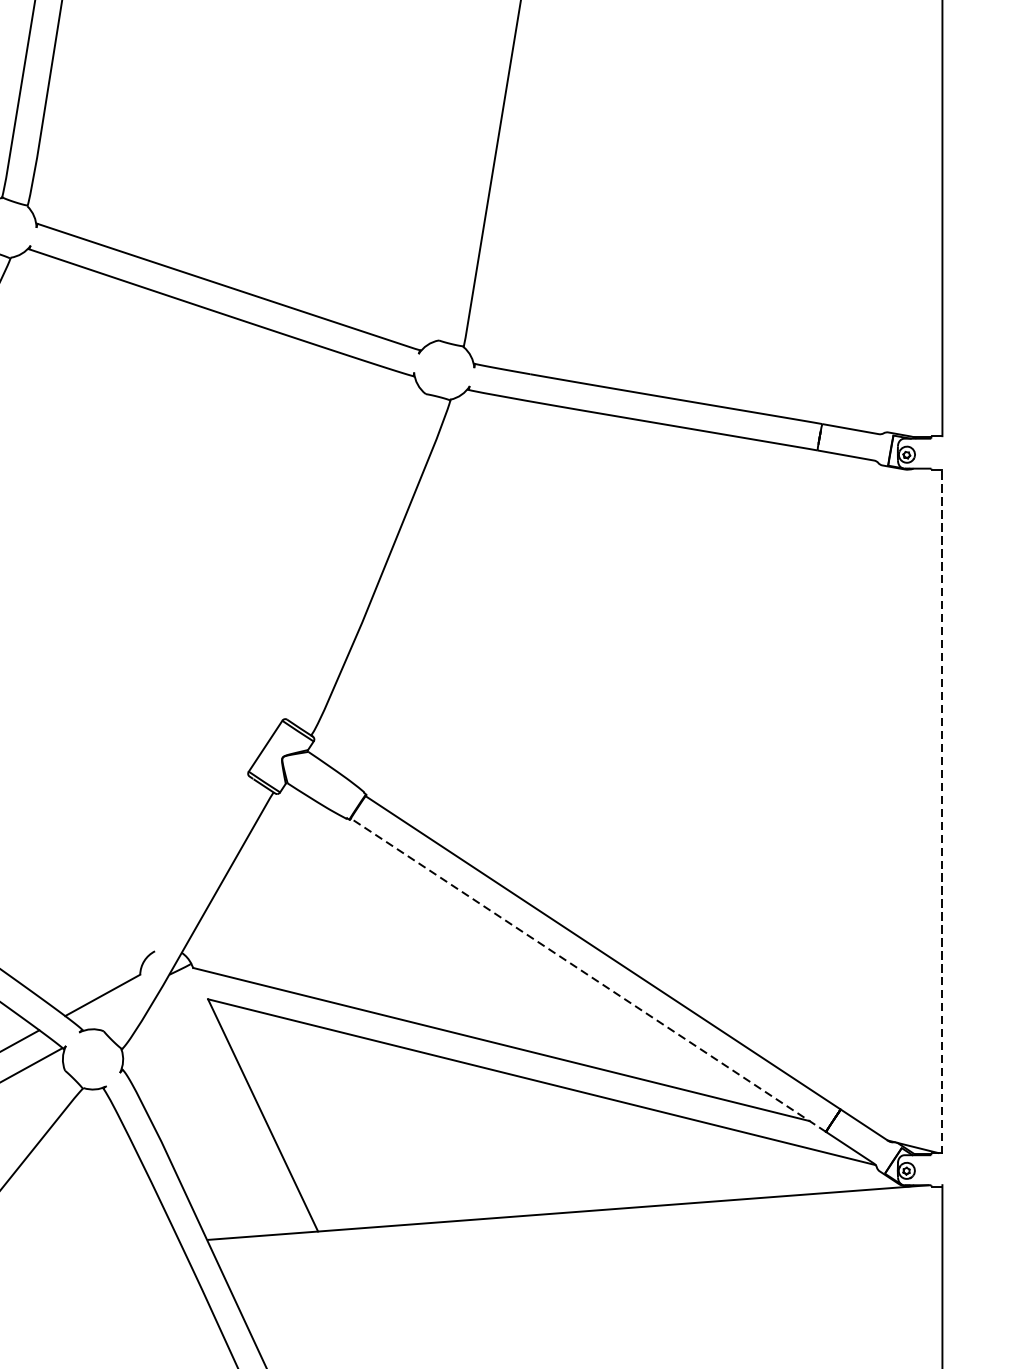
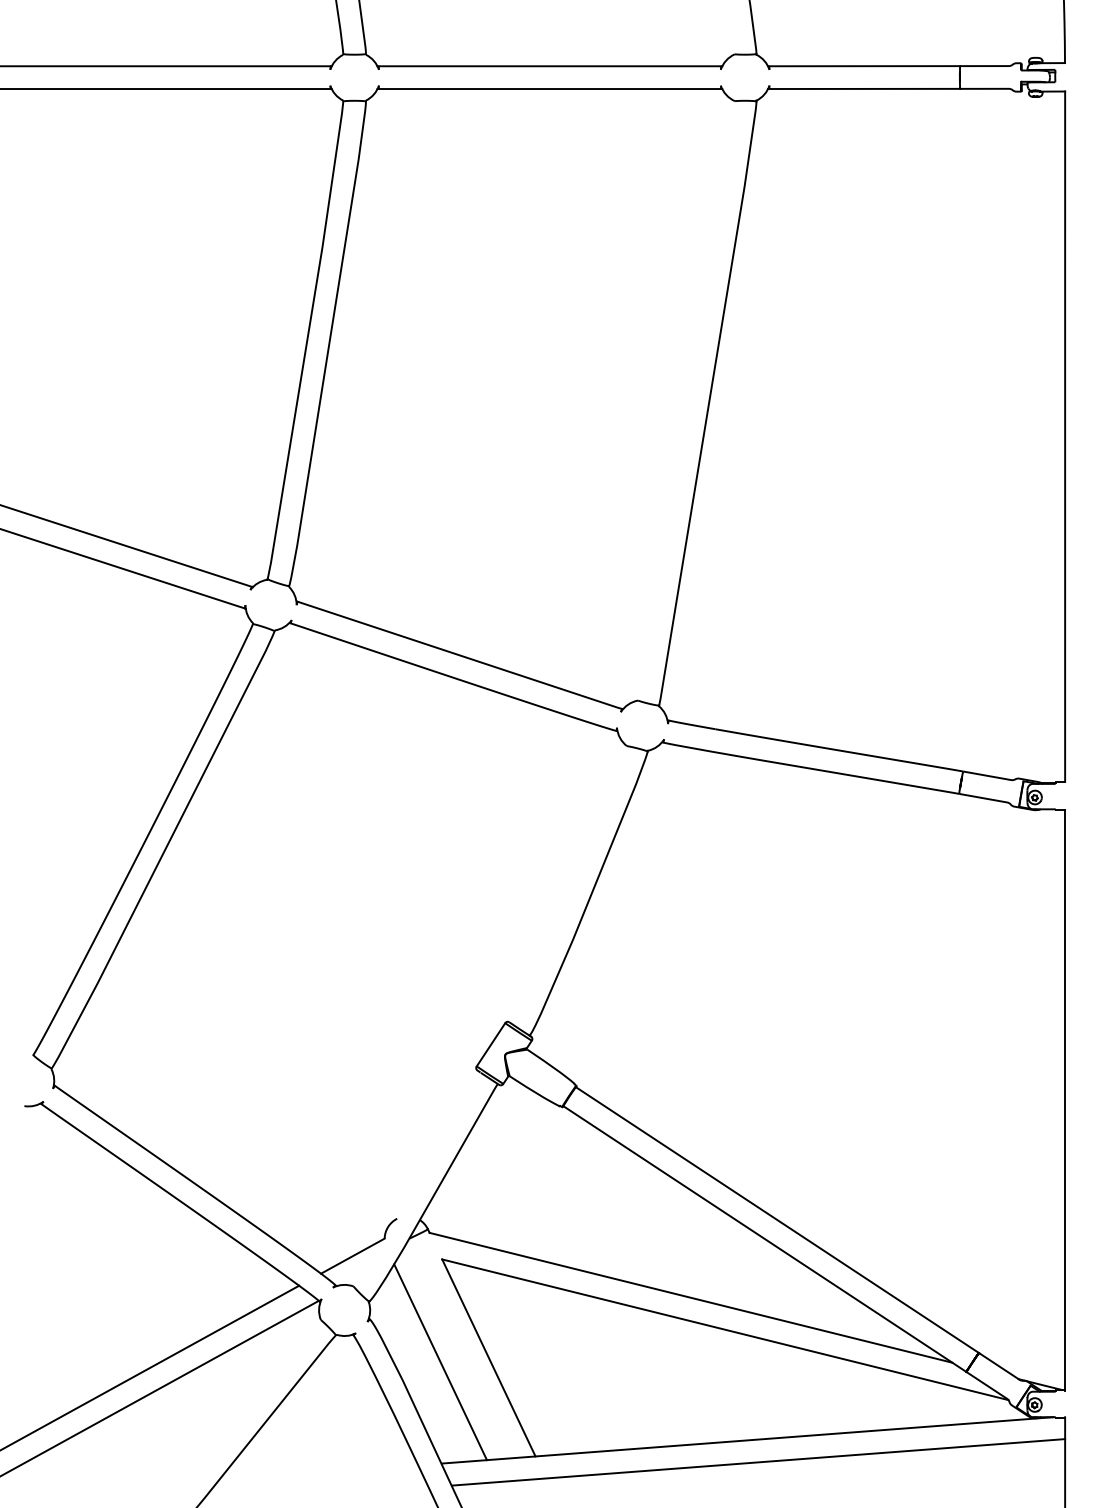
line: (942, 810) -> (1065, 1099), dashed -> solid
line: (588, 974) -> (764, 1238), dashed -> solid
line: (206, 1120) -> (440, 1362), added
line: (580, 1238) -> (758, 1462), added

